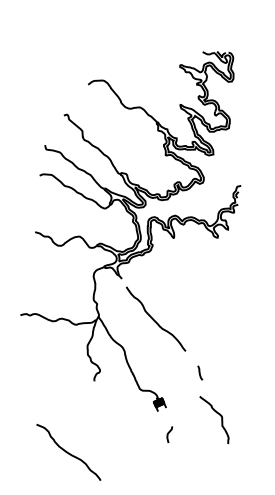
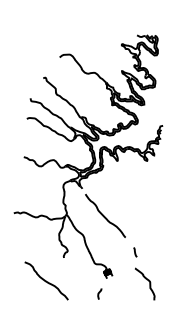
curve: (169, 433) -> (99, 293), moved
curve: (68, 451) -> (46, 280), moved

